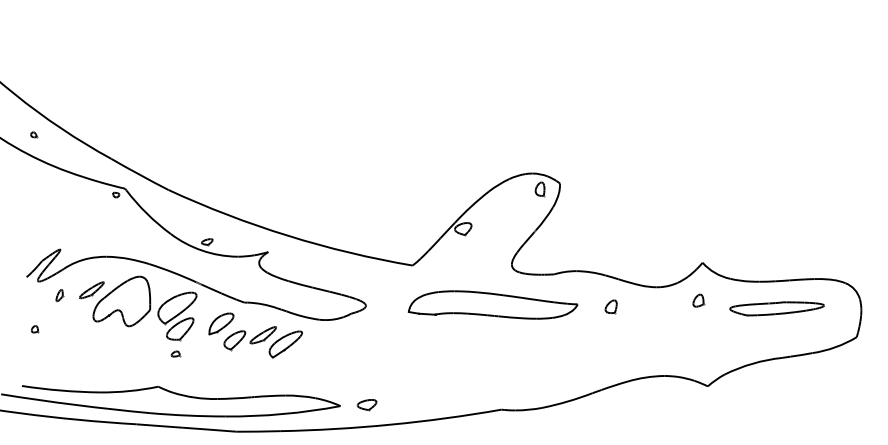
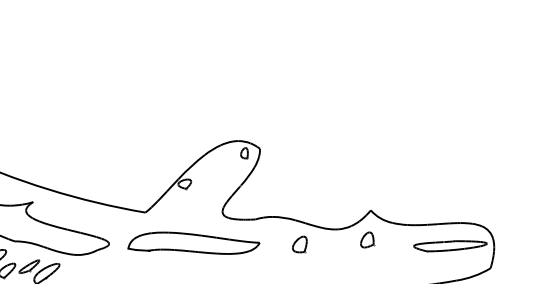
part: (698, 300) -> (367, 239), size x1.6
part: (492, 304) -> (193, 242), moved
part: (610, 306) -> (299, 244), size x1.6
part: (776, 308) -> (450, 245), moved

